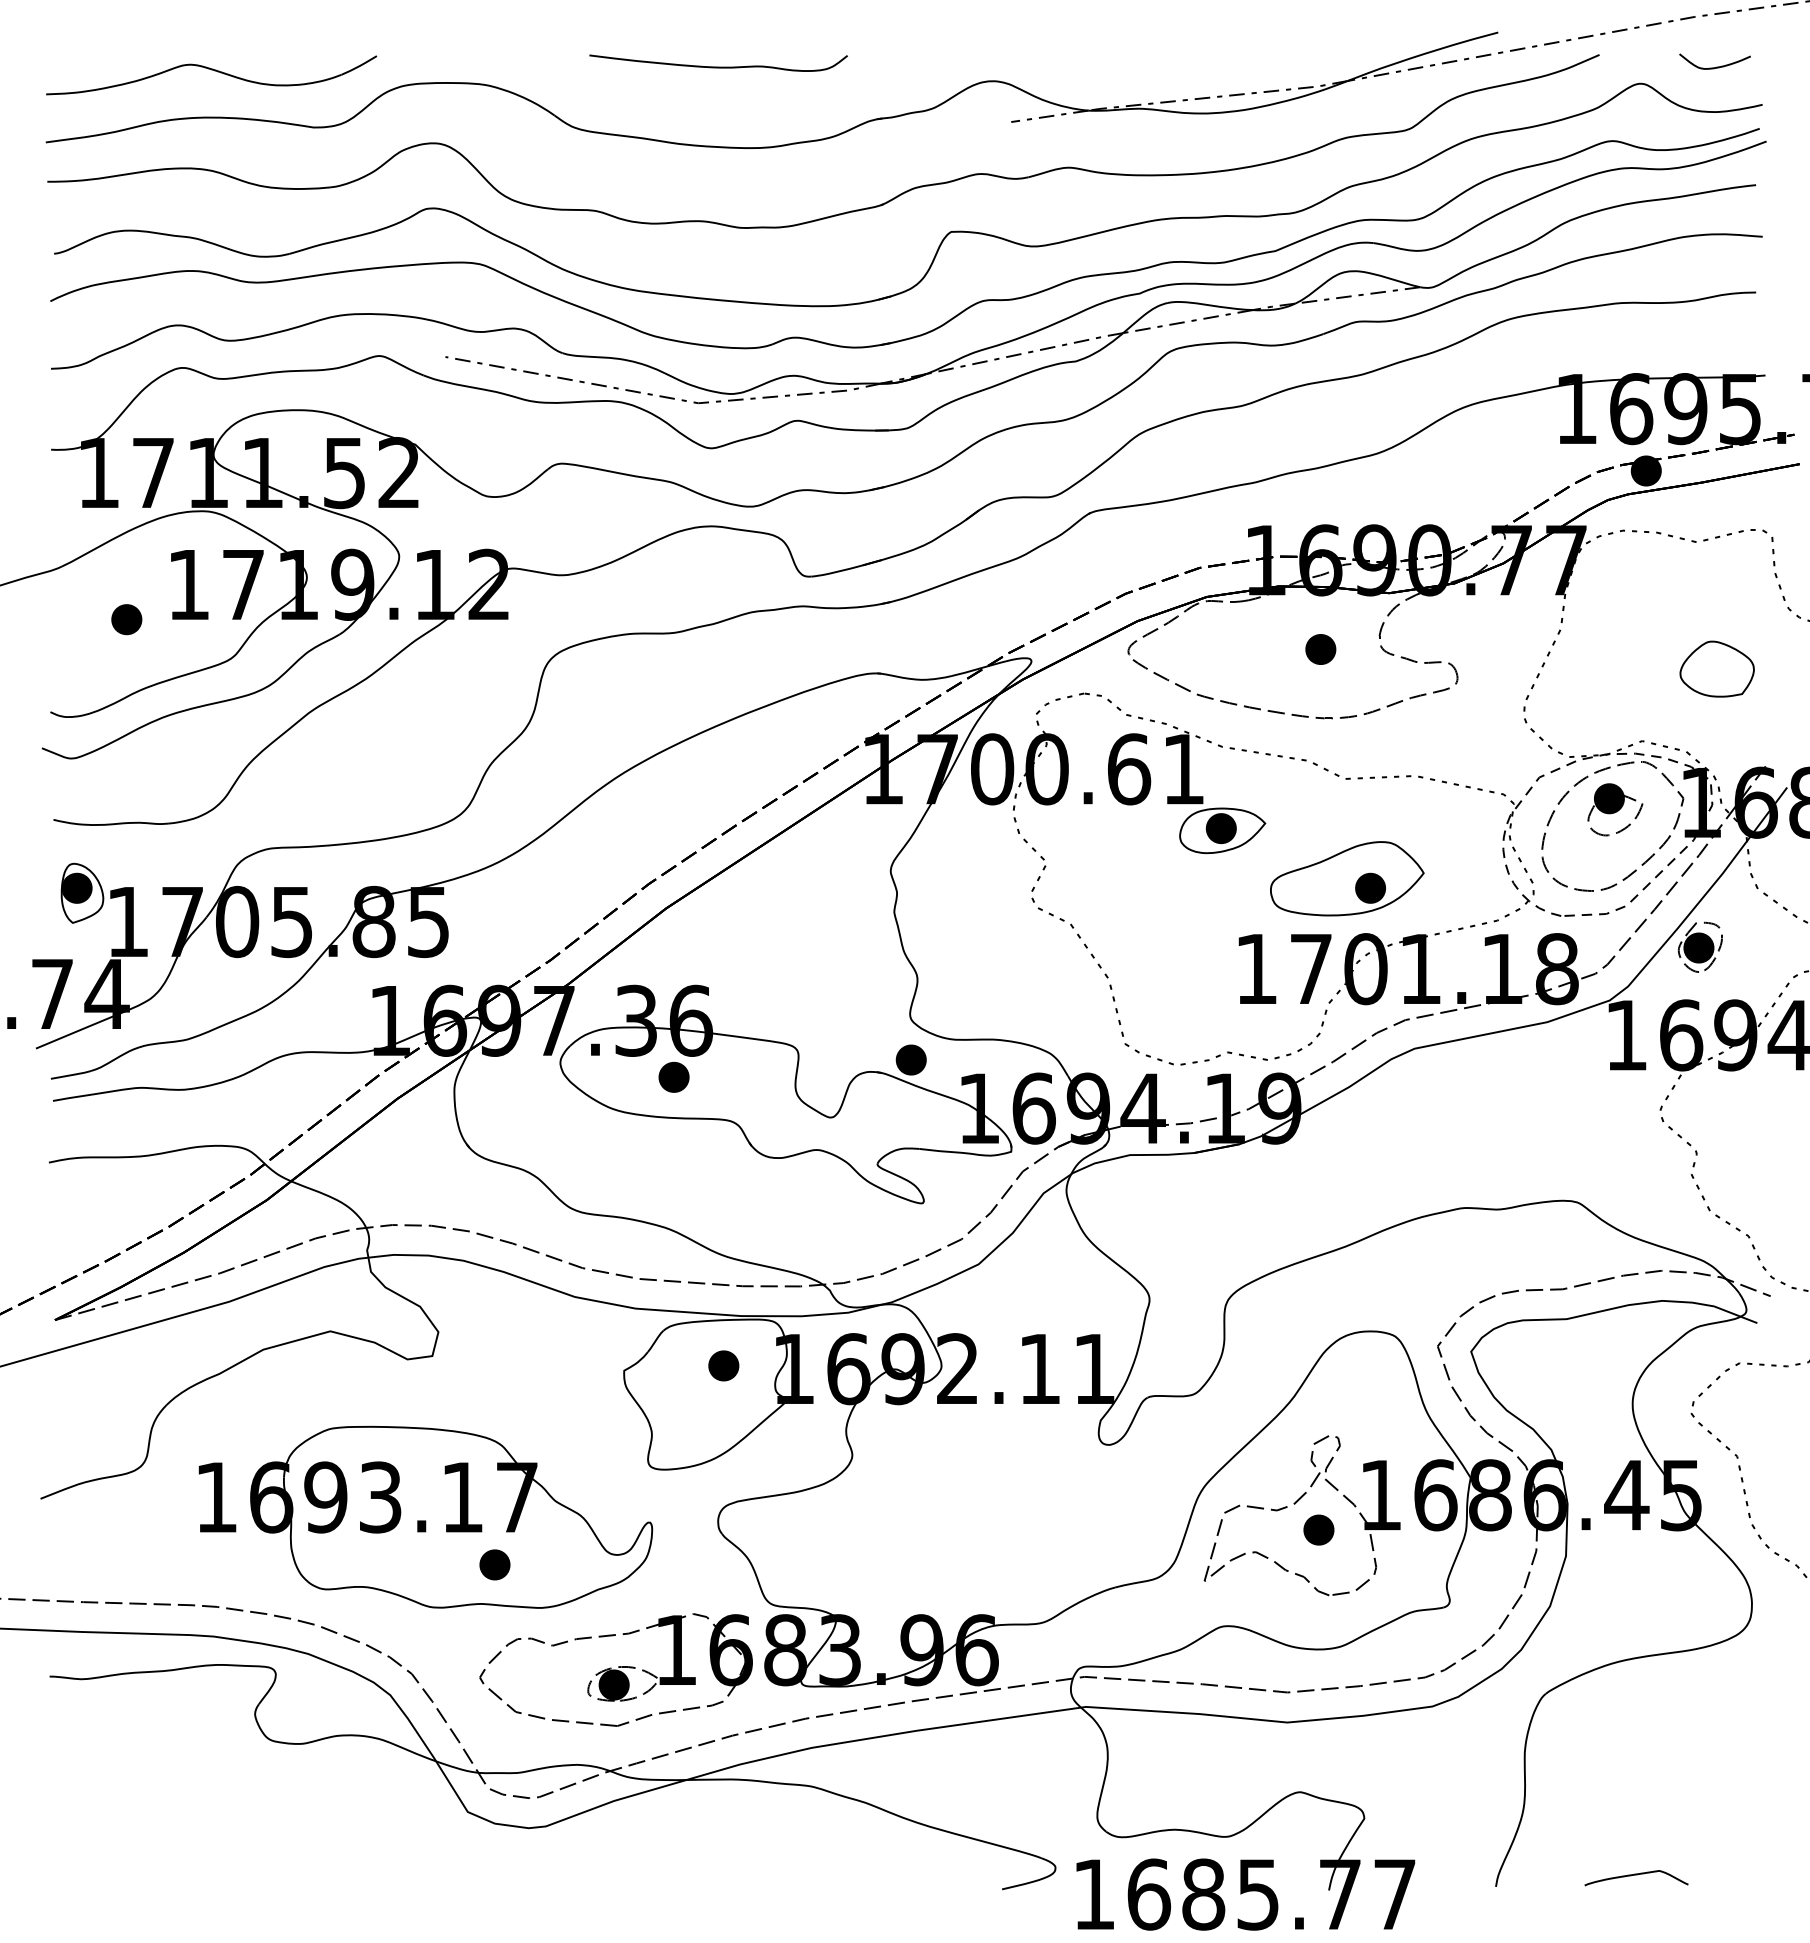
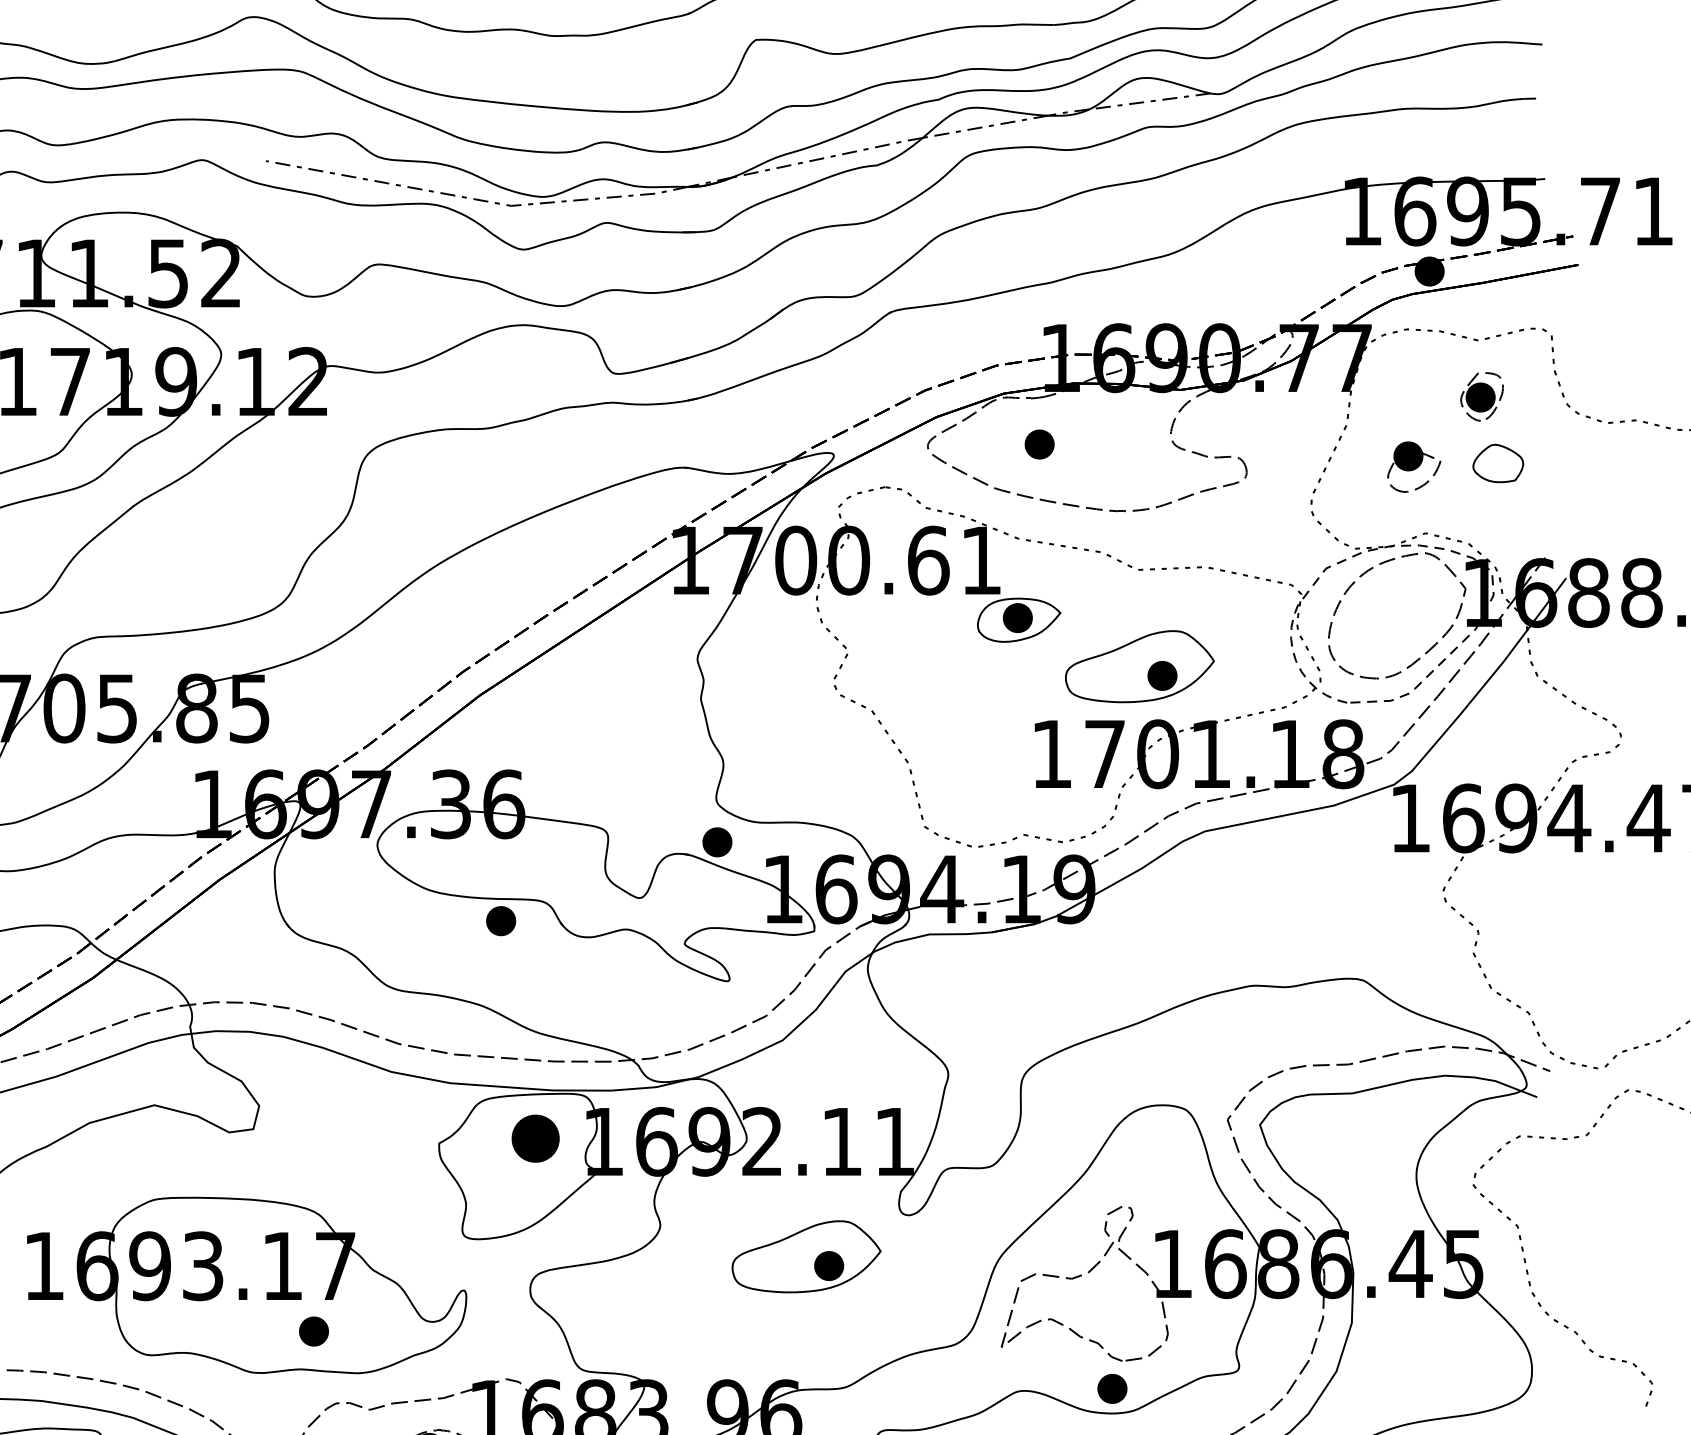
part: (1320, 649) -> (1039, 444), moved
part: (1716, 668) -> (1497, 462), size x0.7
part: (1615, 809) -> (1414, 466), moved
part: (1699, 946) -> (1481, 396), moved
part: (673, 1076) -> (500, 920), moved
part: (723, 1365) -> (535, 1138), size x1.6
part: (1003, 1487) -> (806, 1256), added
part: (1318, 1529) -> (1112, 1388), moved

